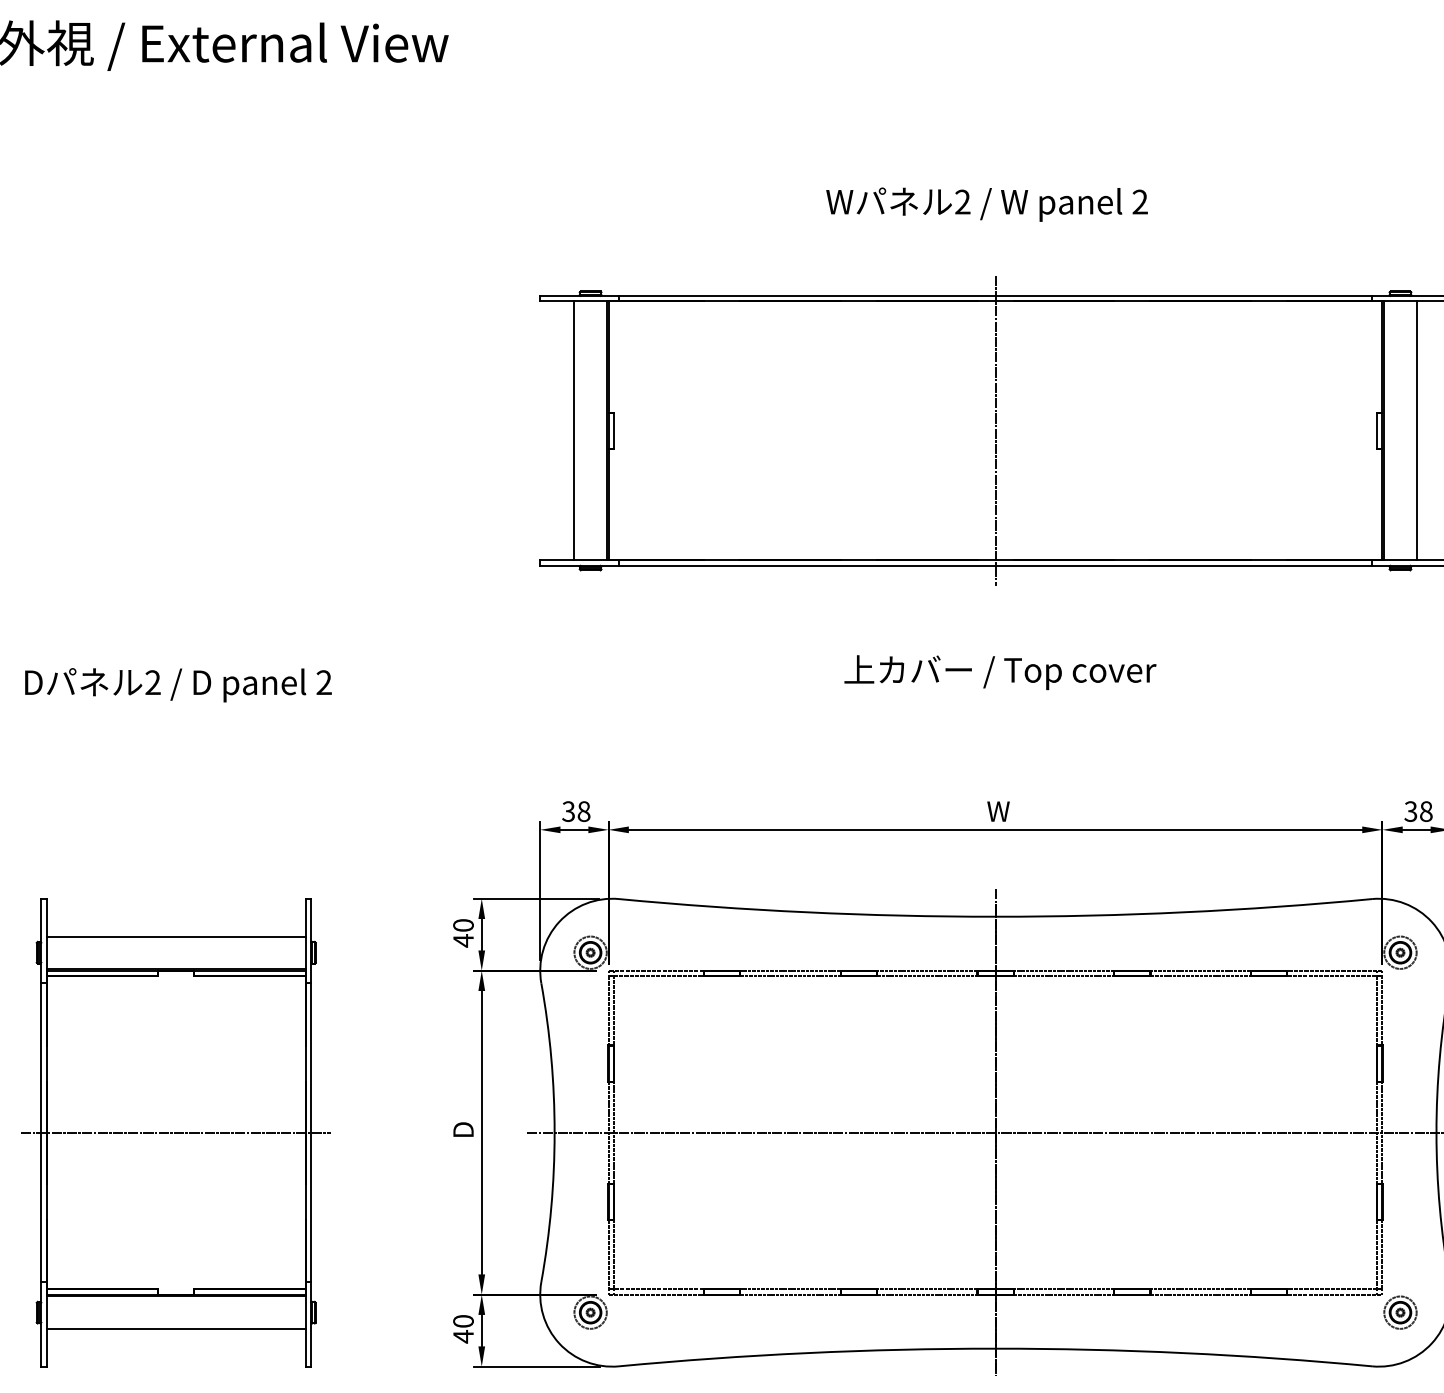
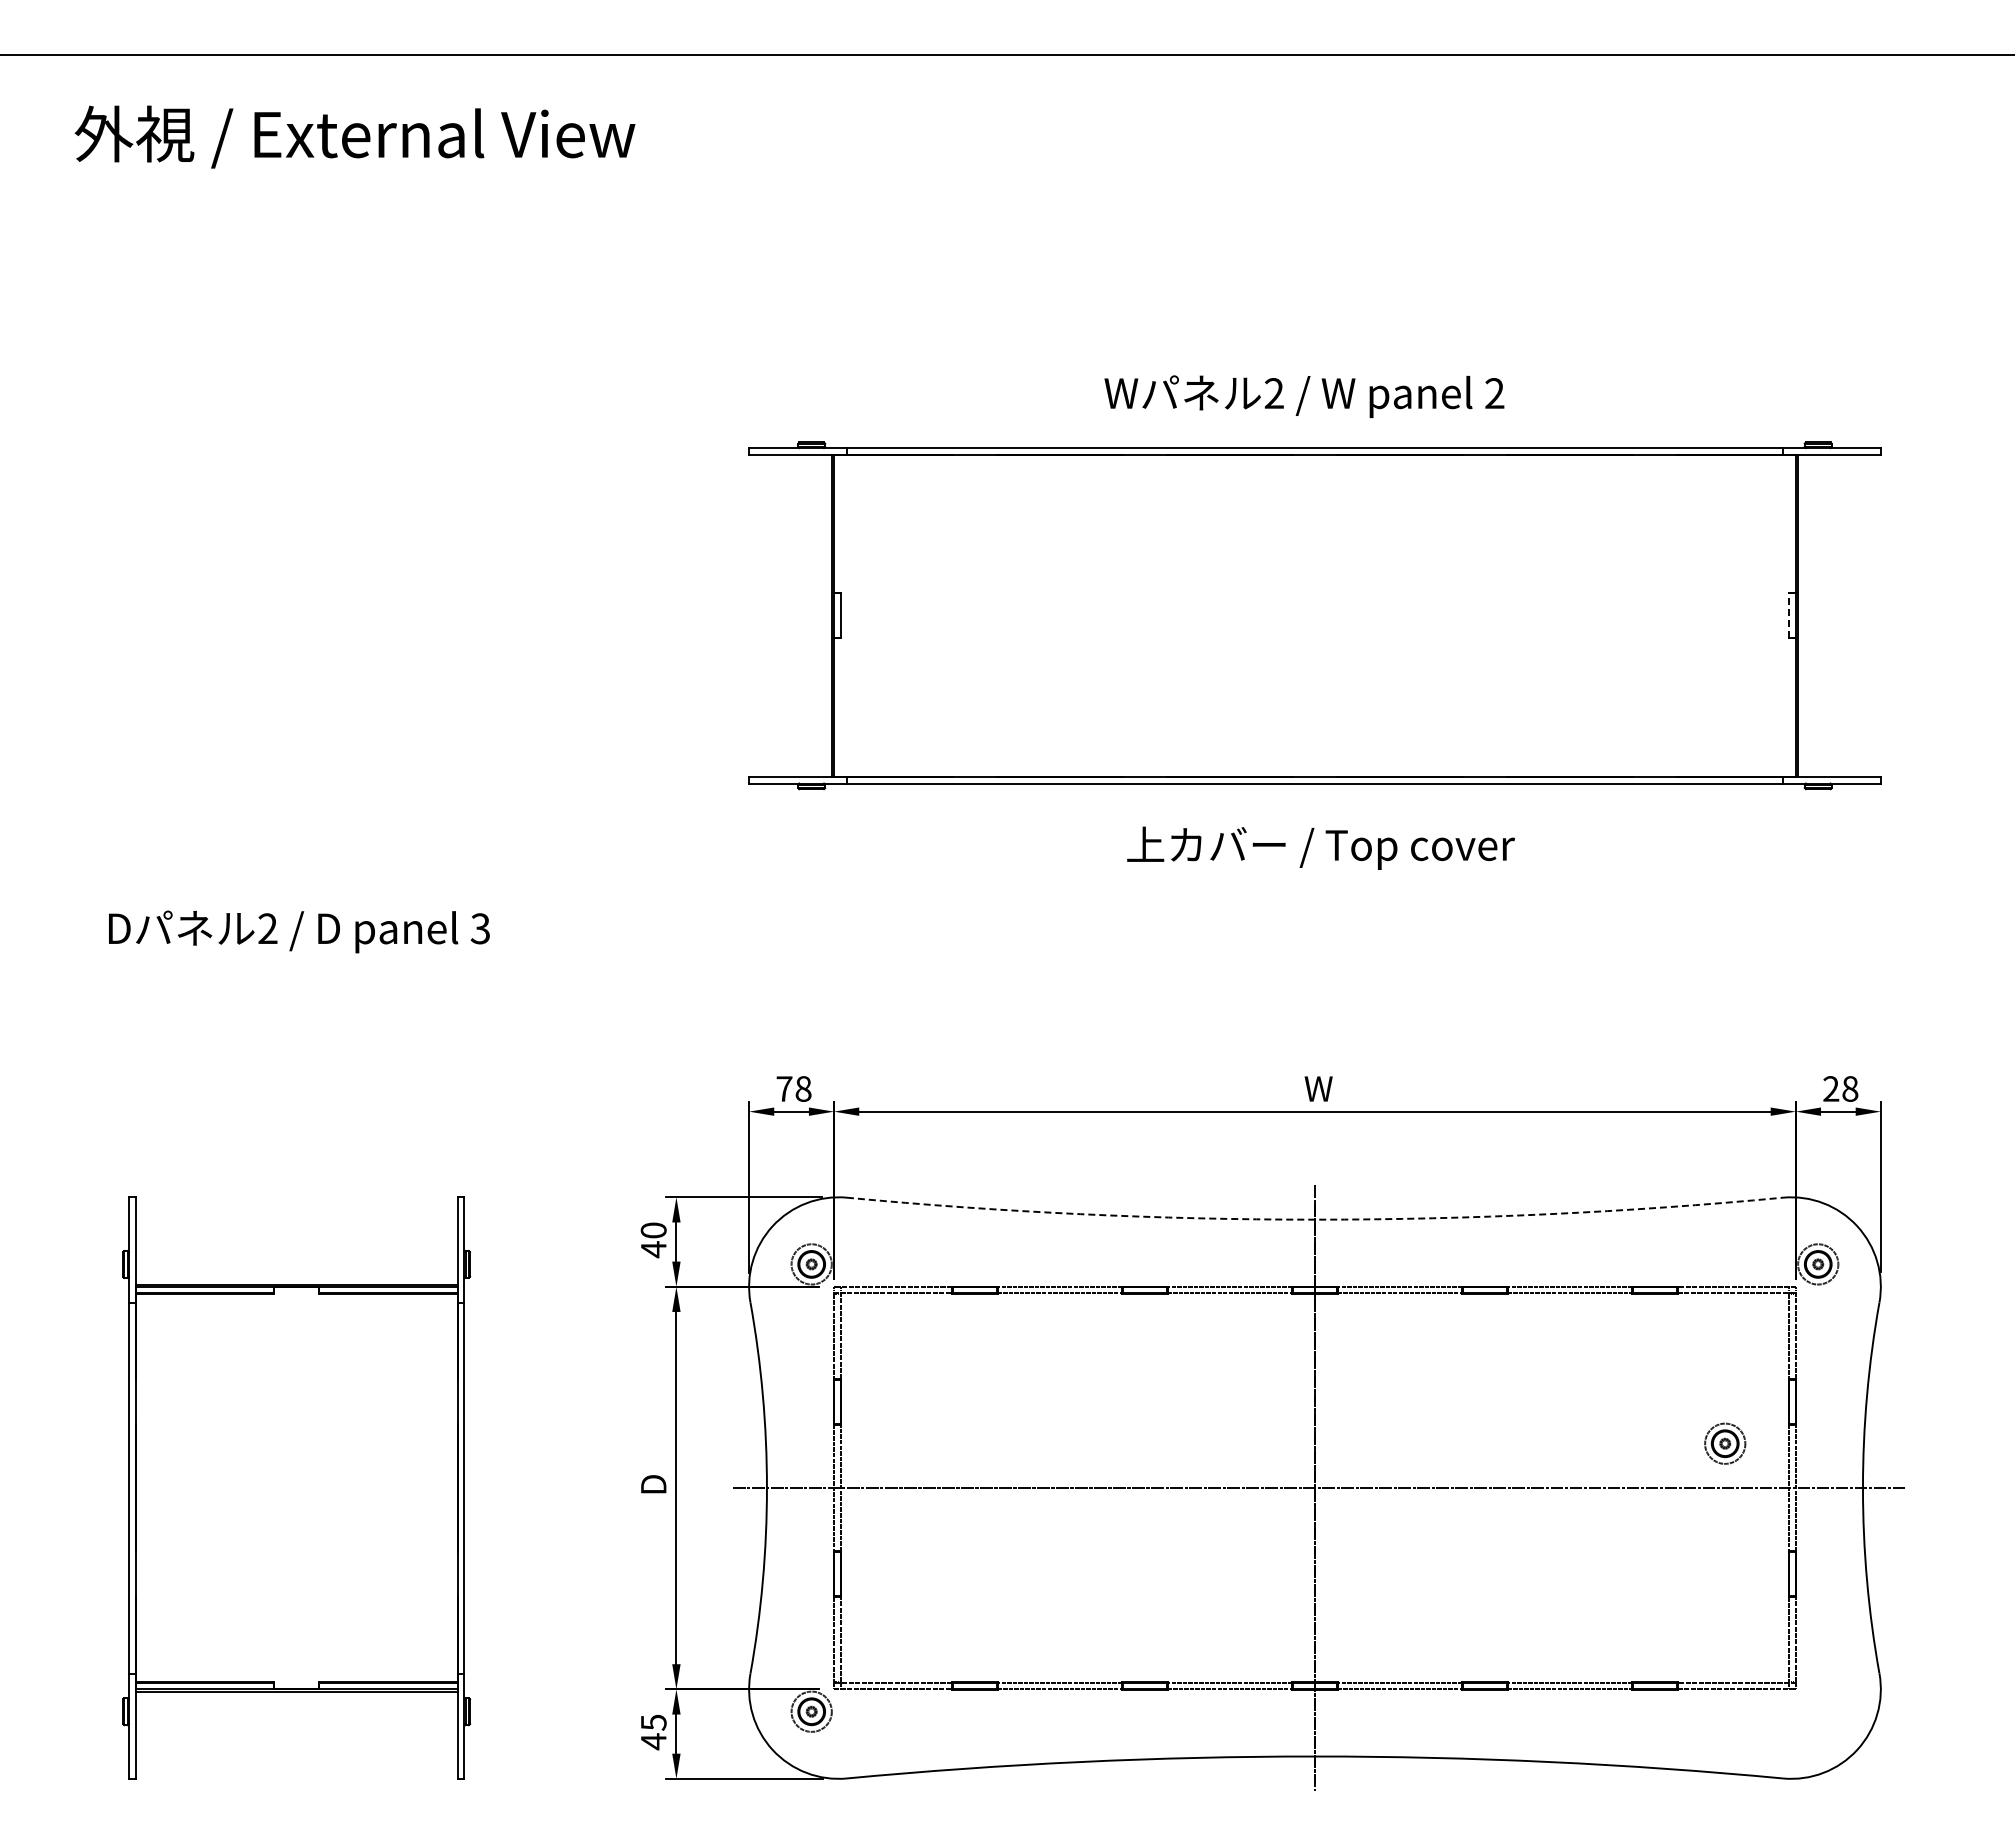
text: (987, 204) -> (1304, 396), moved
line: (574, 430) -> (791, 615), removed
line: (995, 430) -> (1314, 615), removed
line: (1377, 430) -> (1789, 615), solid -> dashed
line: (1416, 430) -> (1838, 615), removed
text: (999, 672) -> (1320, 847), moved
text: (324, 682) -> (480, 928), 2 -> 3
text: (568, 811) -> (784, 1088), 38 -> 78
text: (1411, 811) -> (1831, 1088), 38 -> 28
arc: (995, 916) -> (1314, 1219), solid -> dashed
line: (176, 936) -> (296, 1244), removed
line: (176, 1133) -> (296, 1488), removed
part: (1400, 1312) -> (1725, 1443), moved
text: (463, 1321) -> (653, 1722), 40 -> 45
line: (176, 1328) -> (296, 1731), removed

